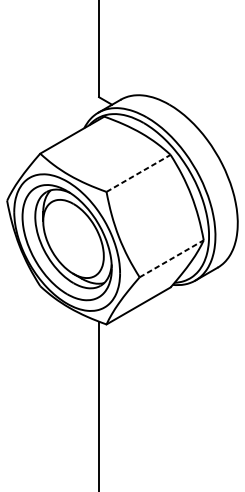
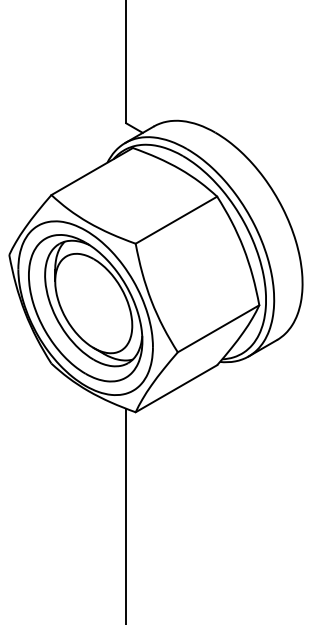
line: (138, 172) -> (176, 219), dashed -> solid
line: (172, 258) -> (219, 328), dashed -> solid

